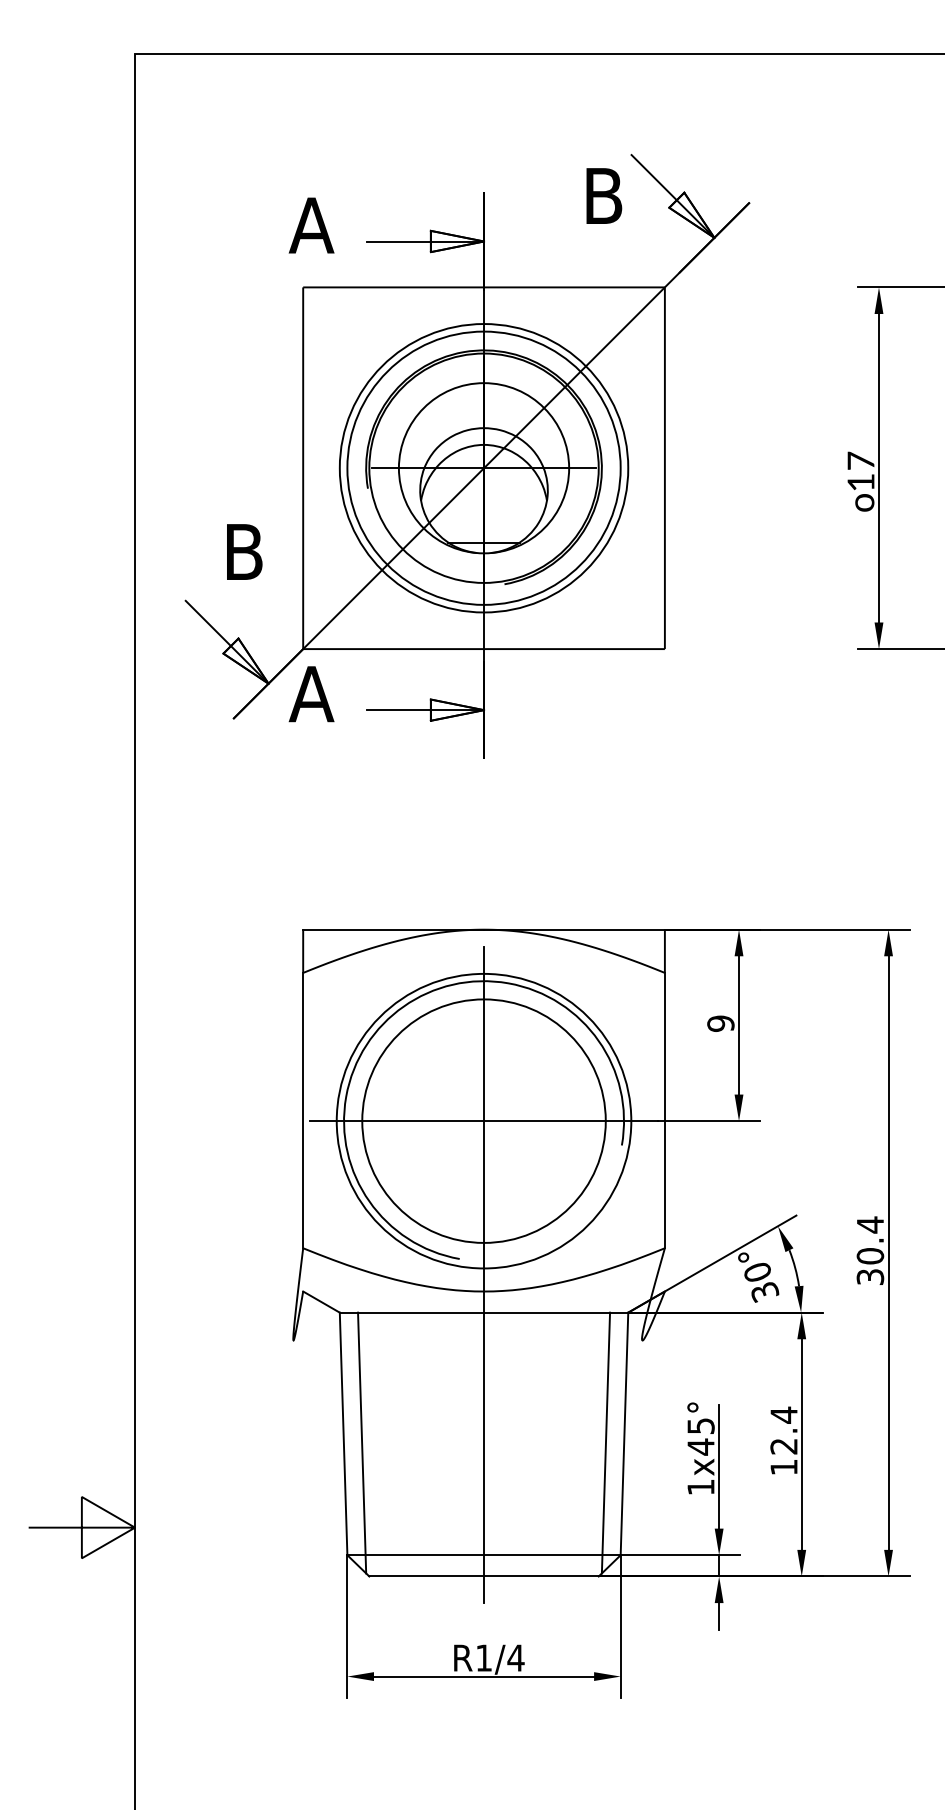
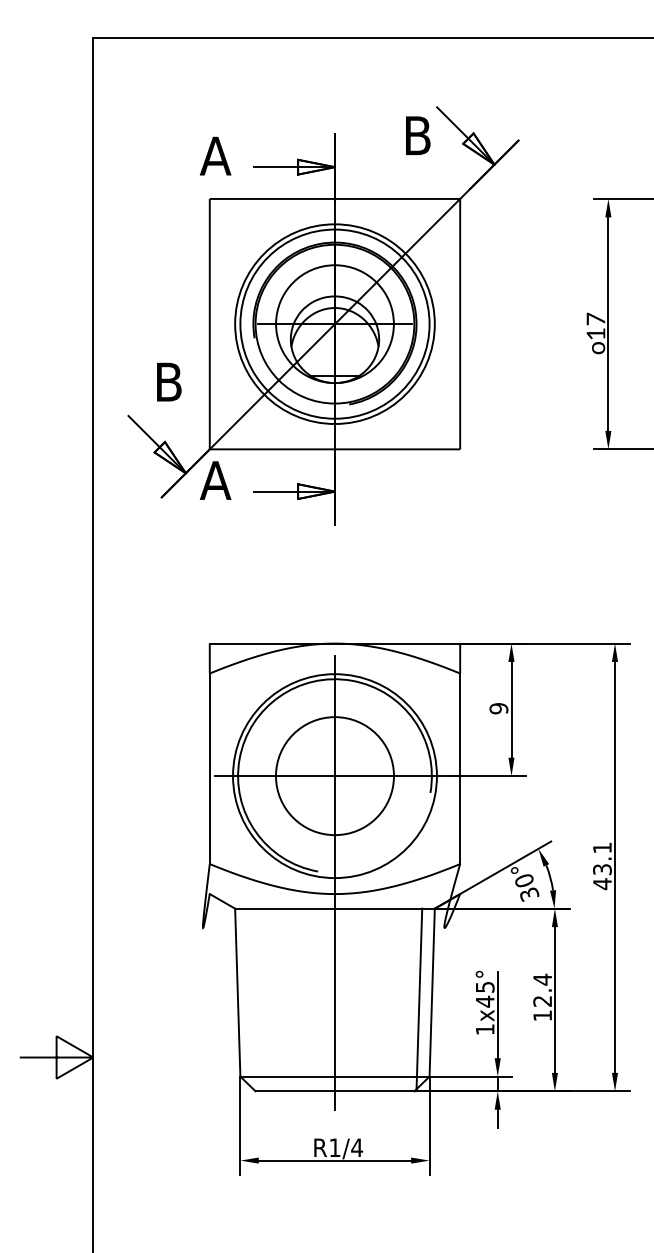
circle: (483, 1120) -> (334, 775), size x0.7
text: (870, 1251) -> (602, 866), 30.4 -> 43.1
line: (361, 1442) -> (250, 998), removed

